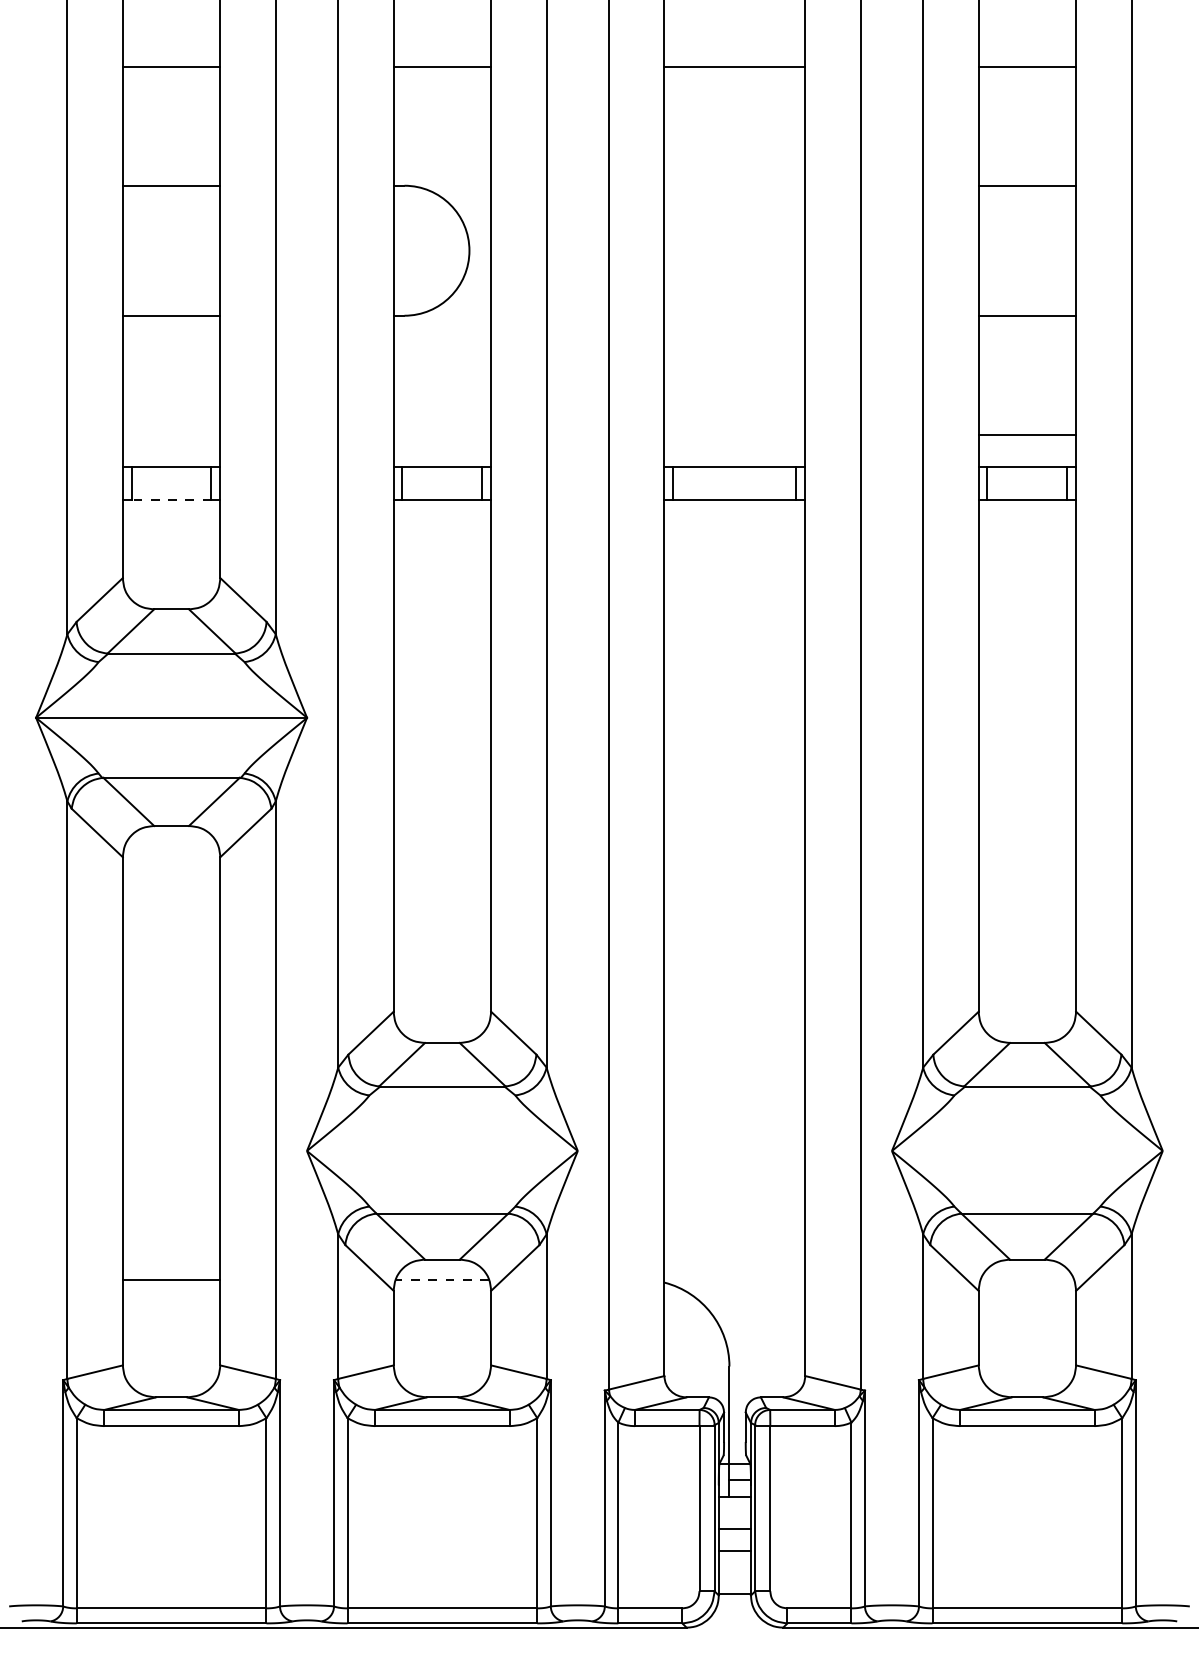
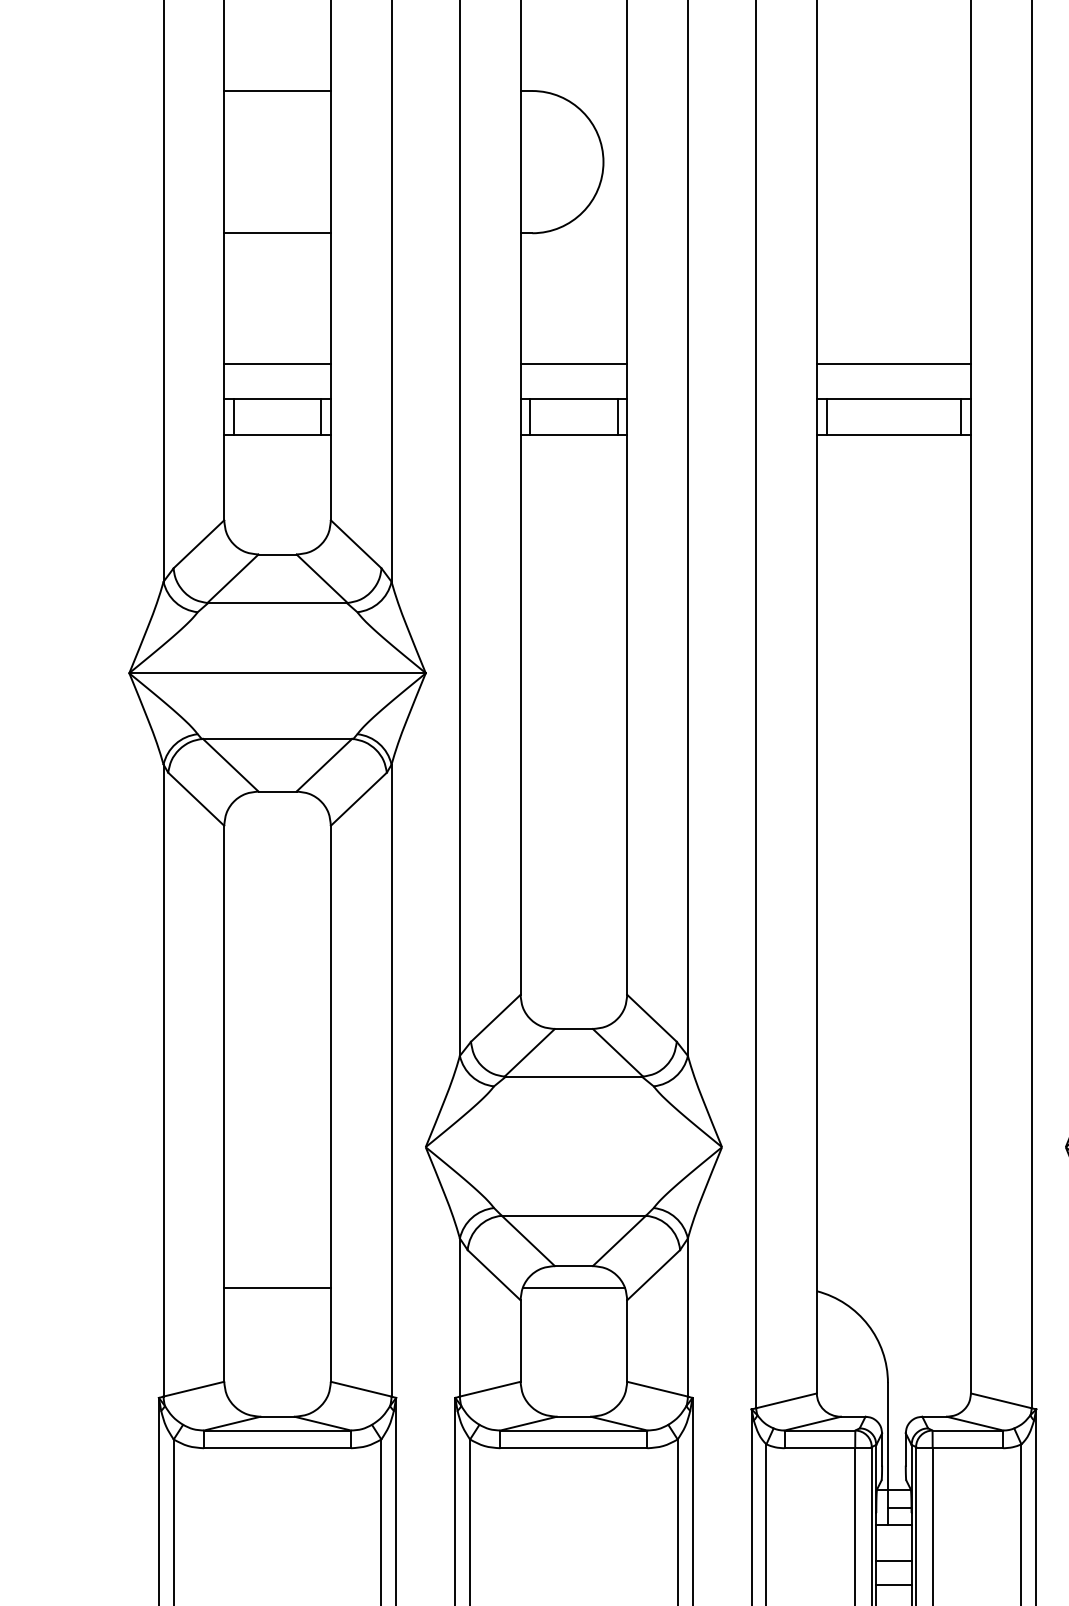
line: (171, 434) -> (277, 363), added
line: (442, 434) -> (573, 363), added
line: (734, 434) -> (893, 363), added
line: (171, 499) -> (277, 434), dashed -> solid
line: (442, 1279) -> (573, 1287), dashed -> solid

